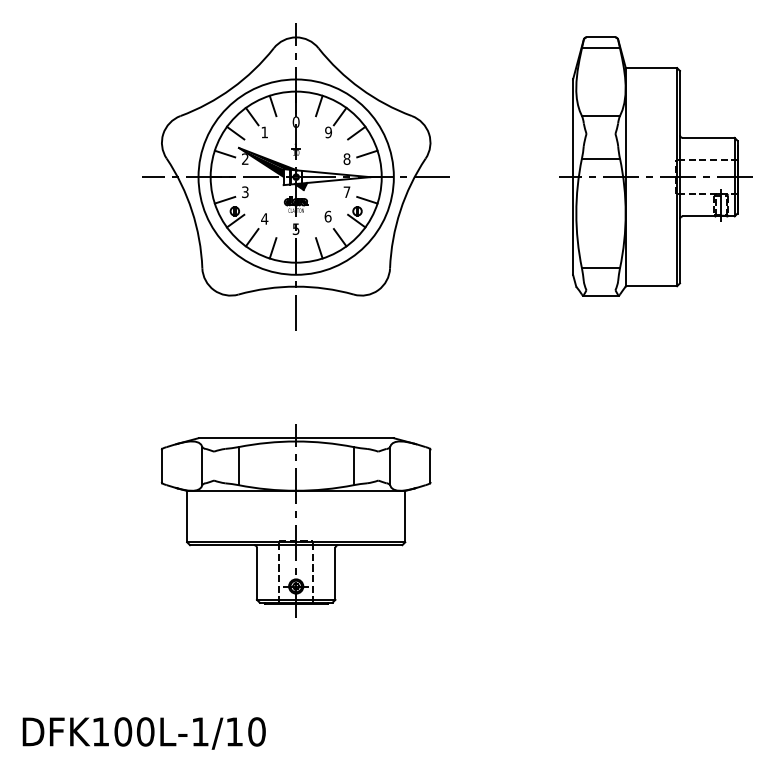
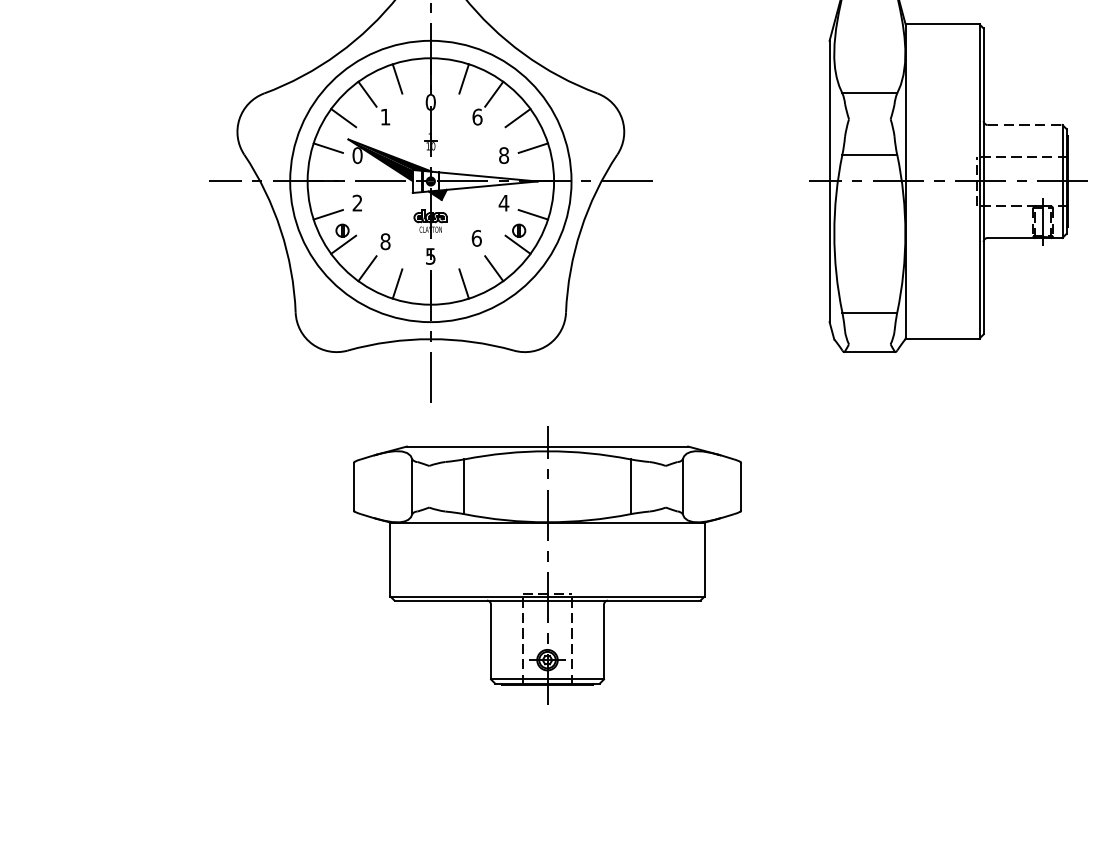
text: (328, 132) -> (477, 117), 9 -> 6
line: (708, 137) -> (1024, 124), solid -> dashed
text: (244, 158) -> (356, 154), 2 -> 0
text: (346, 191) -> (503, 202), 7 -> 4
text: (245, 192) -> (357, 203), 3 -> 2
text: (264, 218) -> (385, 241), 4 -> 8
part: (295, 520) -> (546, 565), moved

